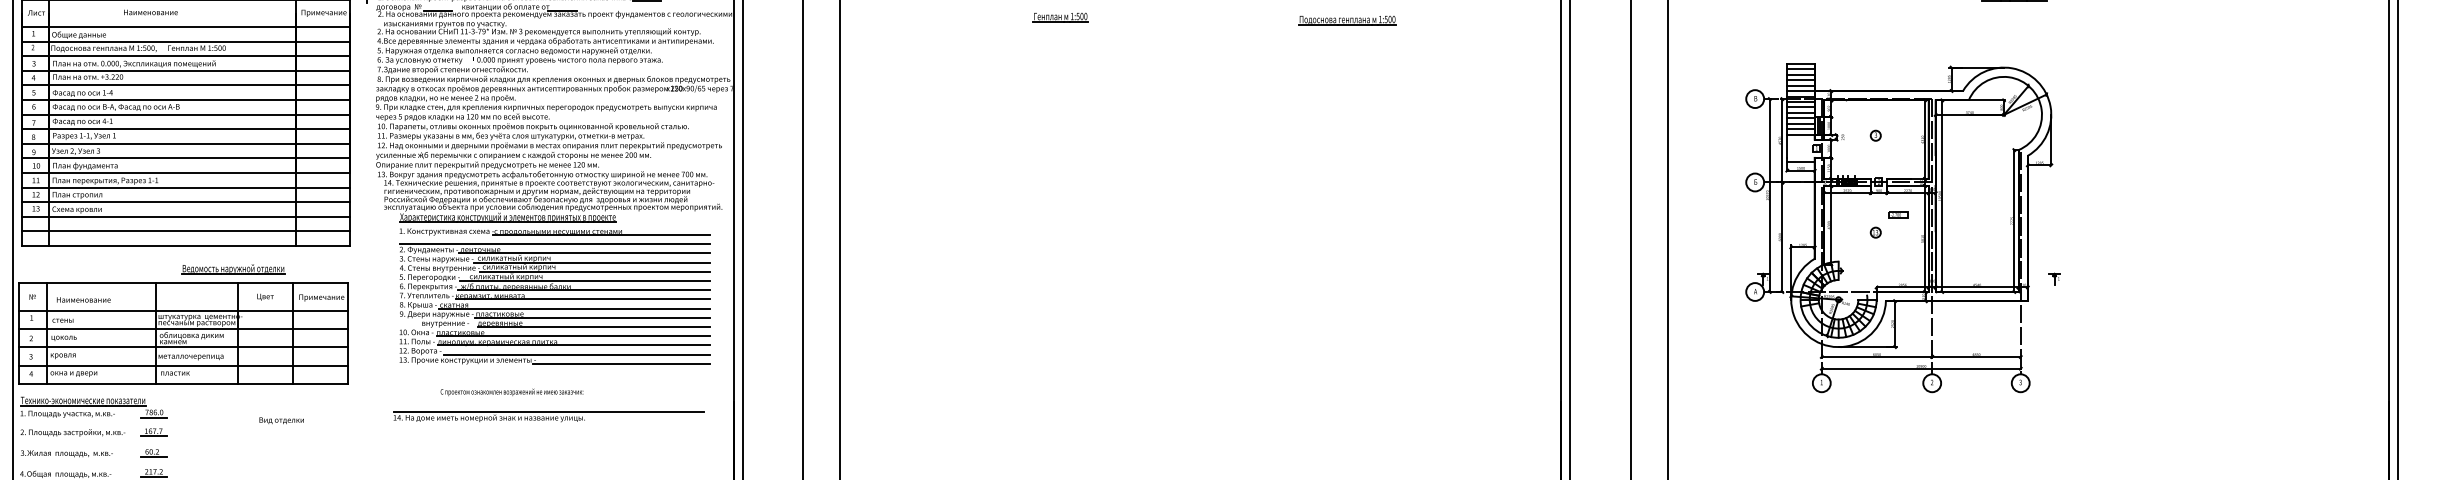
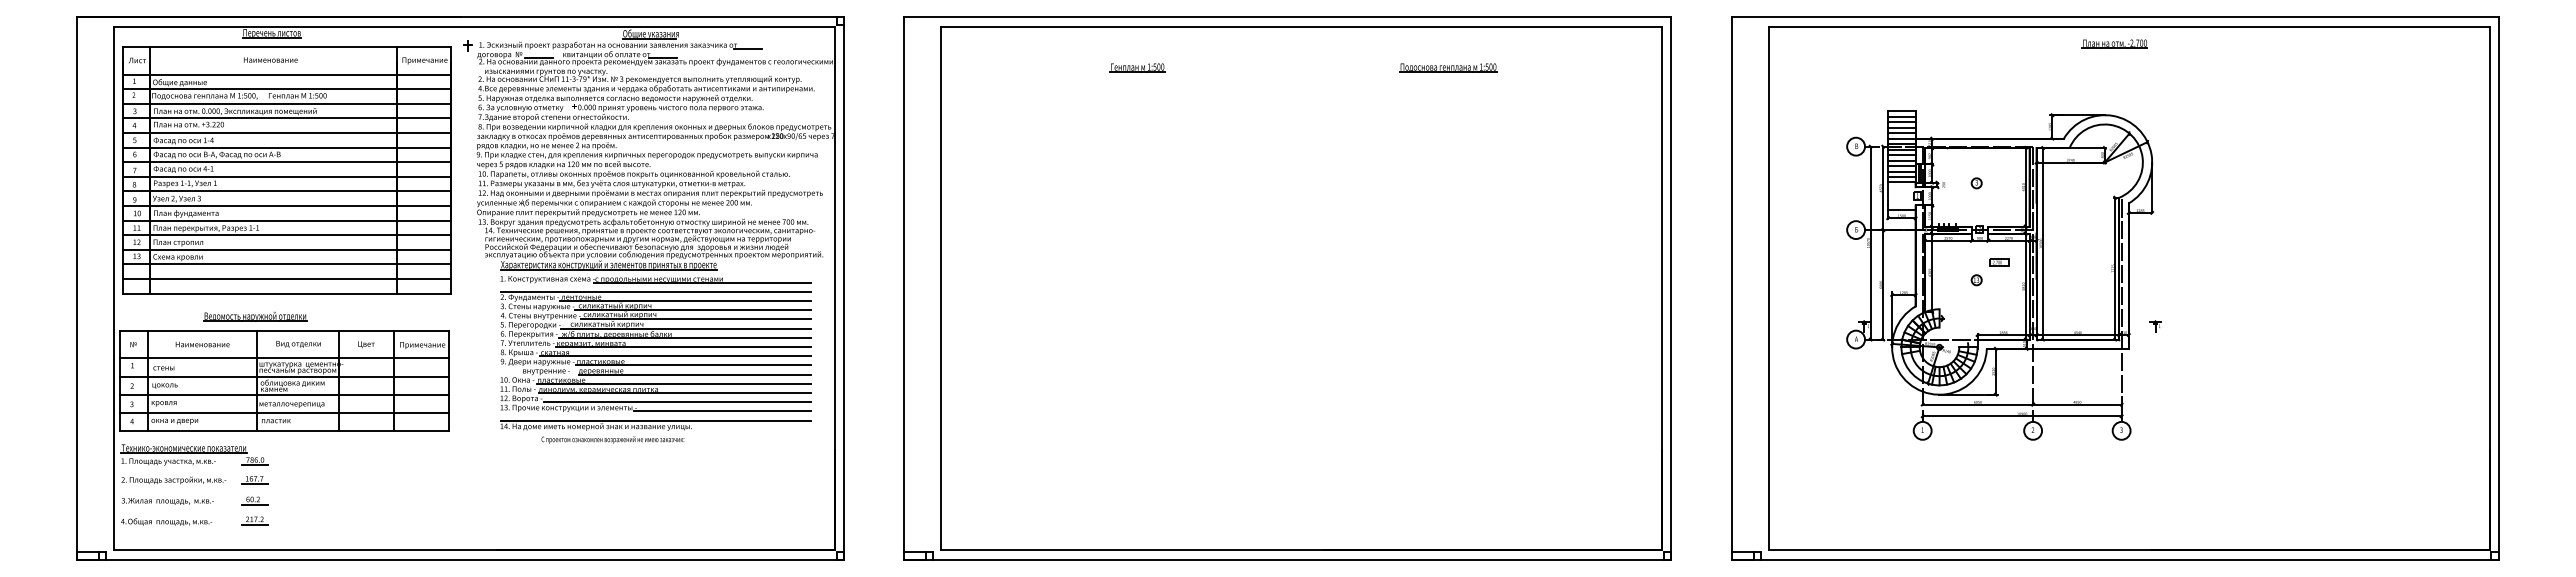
text: (150, 11) -> (270, 59), moved
part: (1060, 16) -> (1137, 67), moved
part: (233, 268) -> (255, 316), moved
text: (83, 299) -> (202, 344), moved
part: (548, 416) -> (655, 425), moved
text: (281, 420) -> (298, 344), moved

